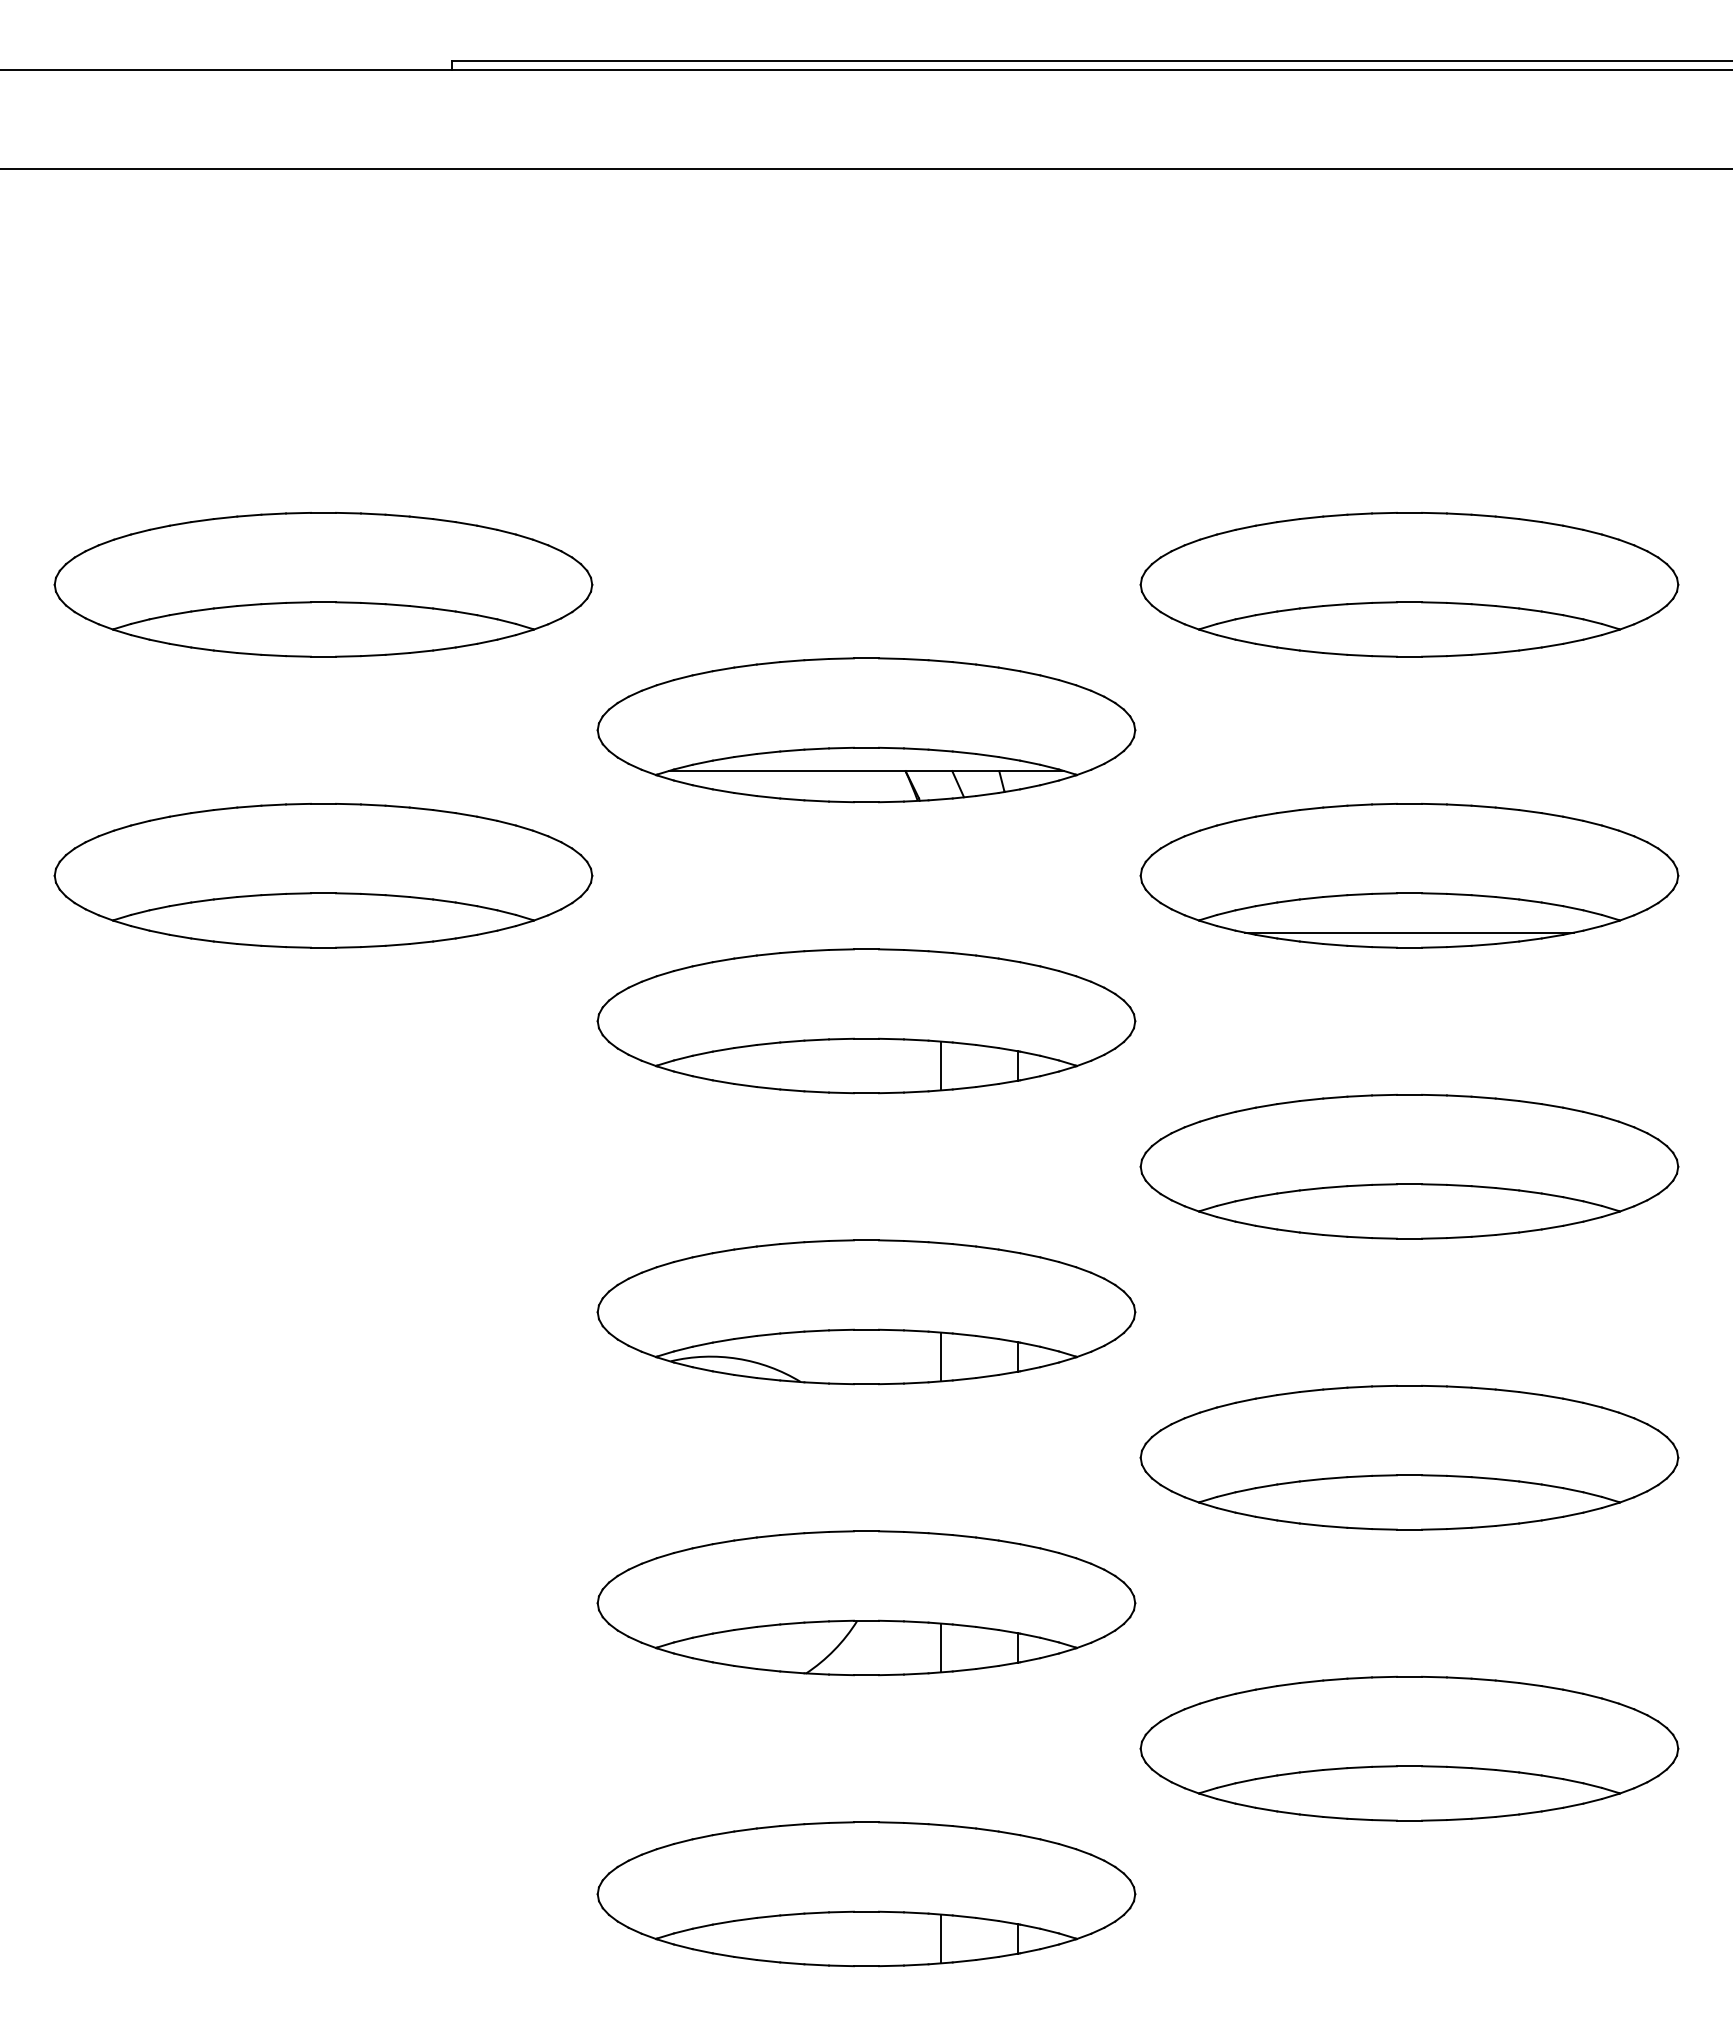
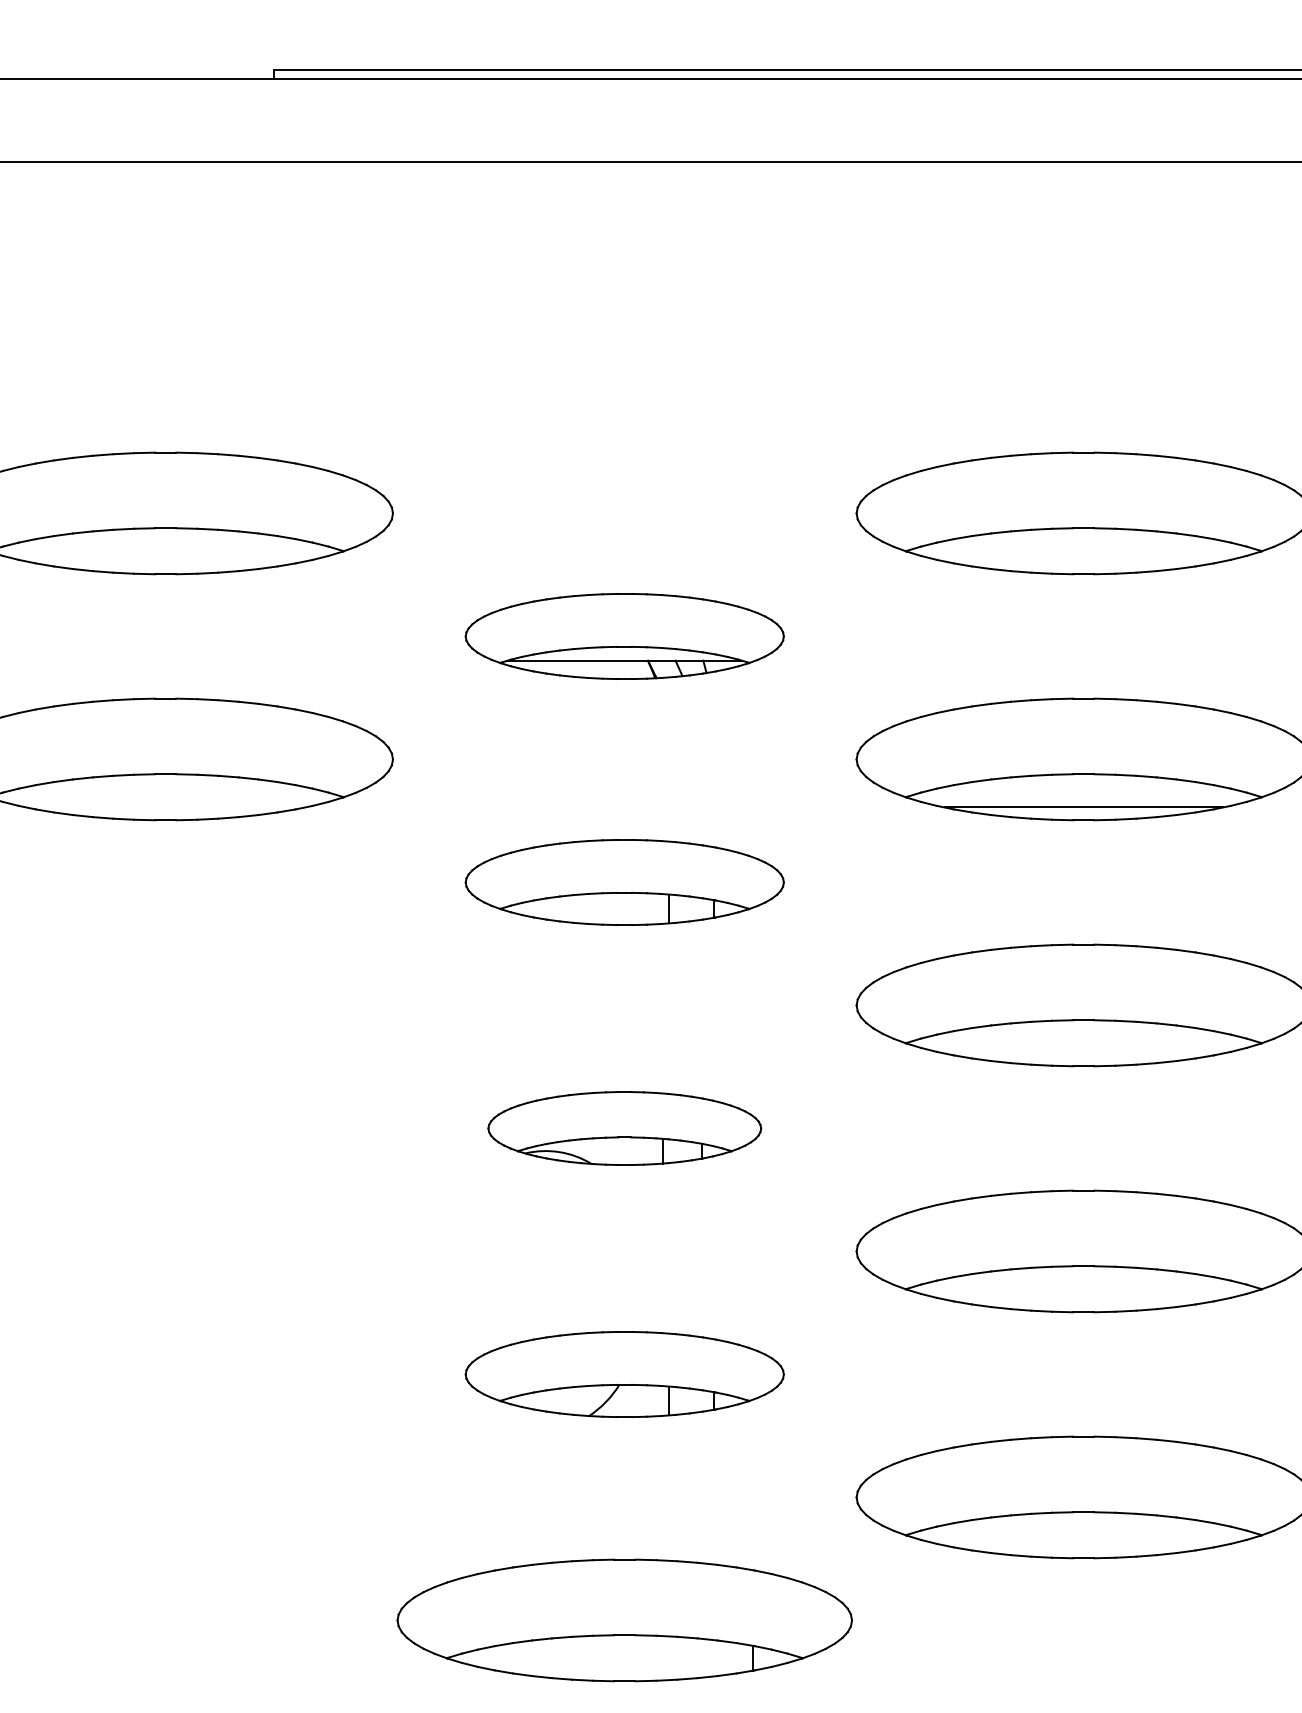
part: (866, 730) -> (624, 636), size x0.7
part: (866, 1021) -> (624, 882), size x0.7
part: (866, 1312) -> (624, 1128), size x0.6
part: (866, 1603) -> (624, 1374), size x0.7
line: (941, 1938) -> (688, 1657), removed

